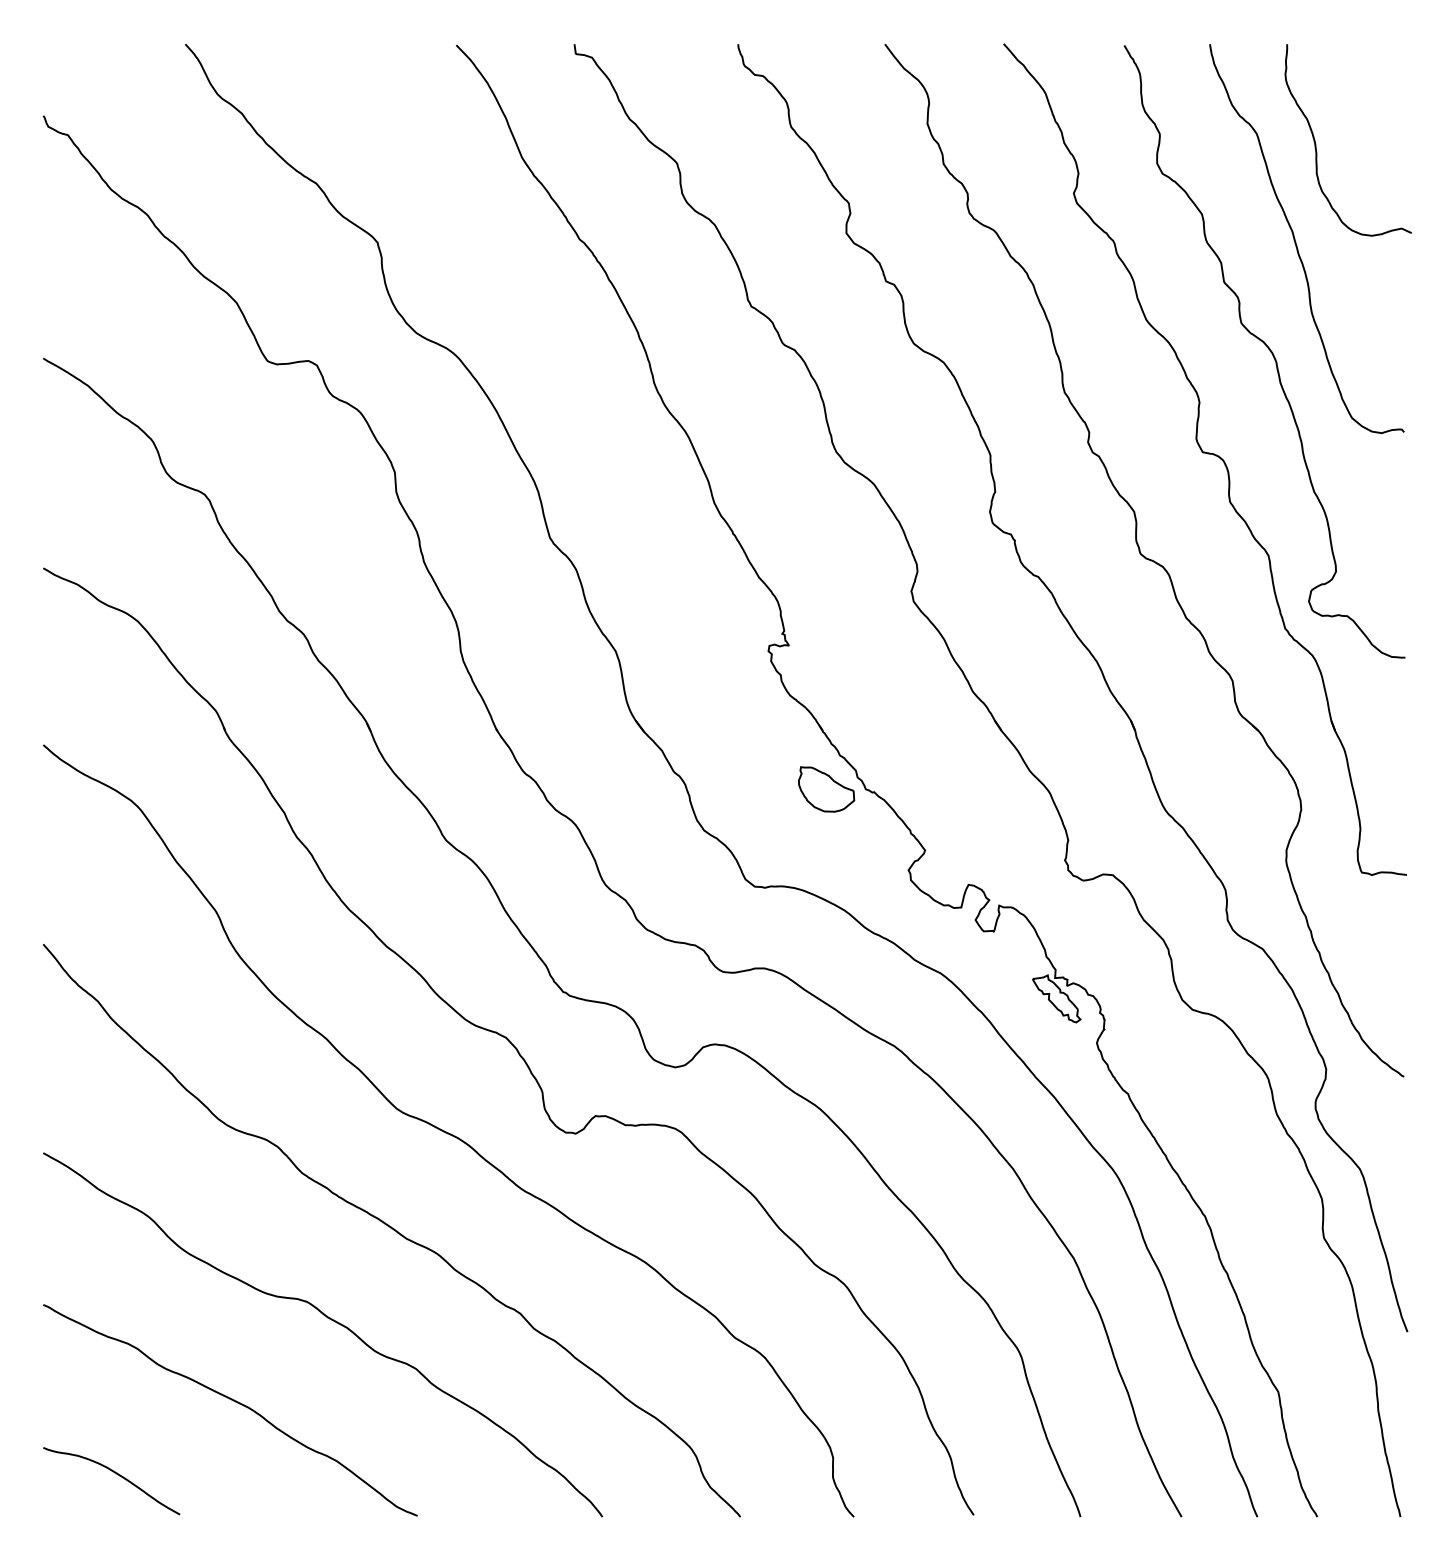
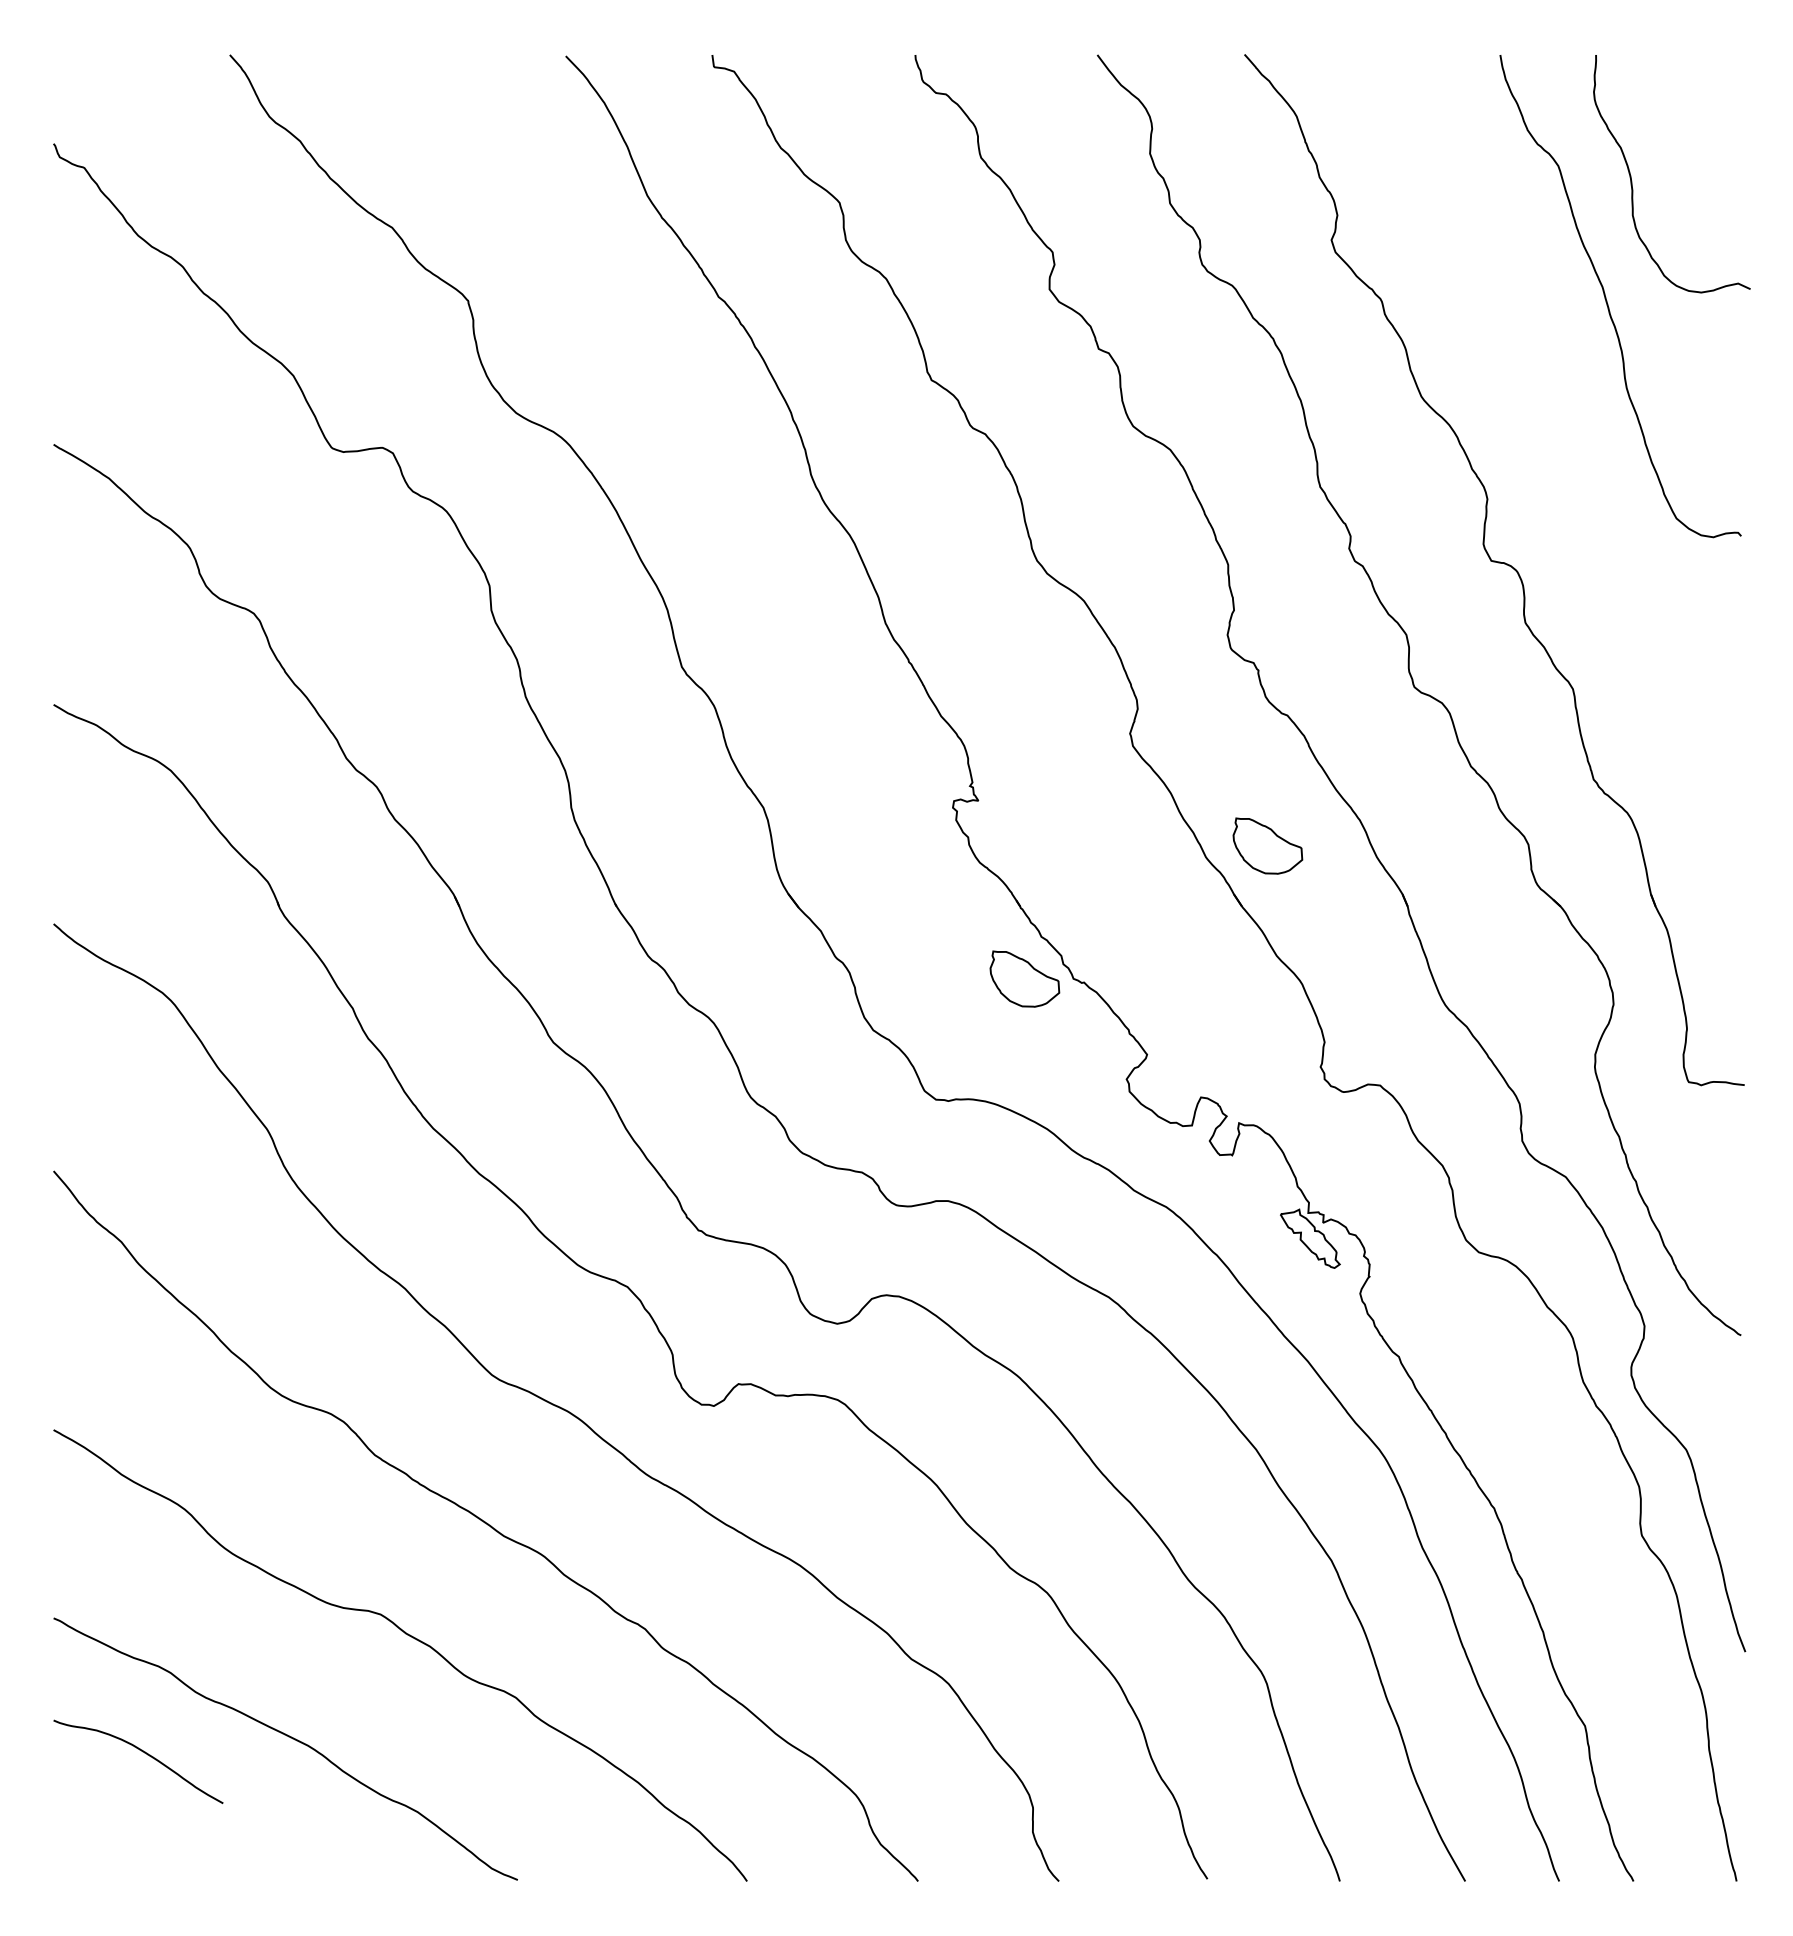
curve: (1267, 347) -> (1571, 431), removed
part: (1022, 681) -> (1267, 845), added
curve: (114, 1473) -> (142, 1752), moved

